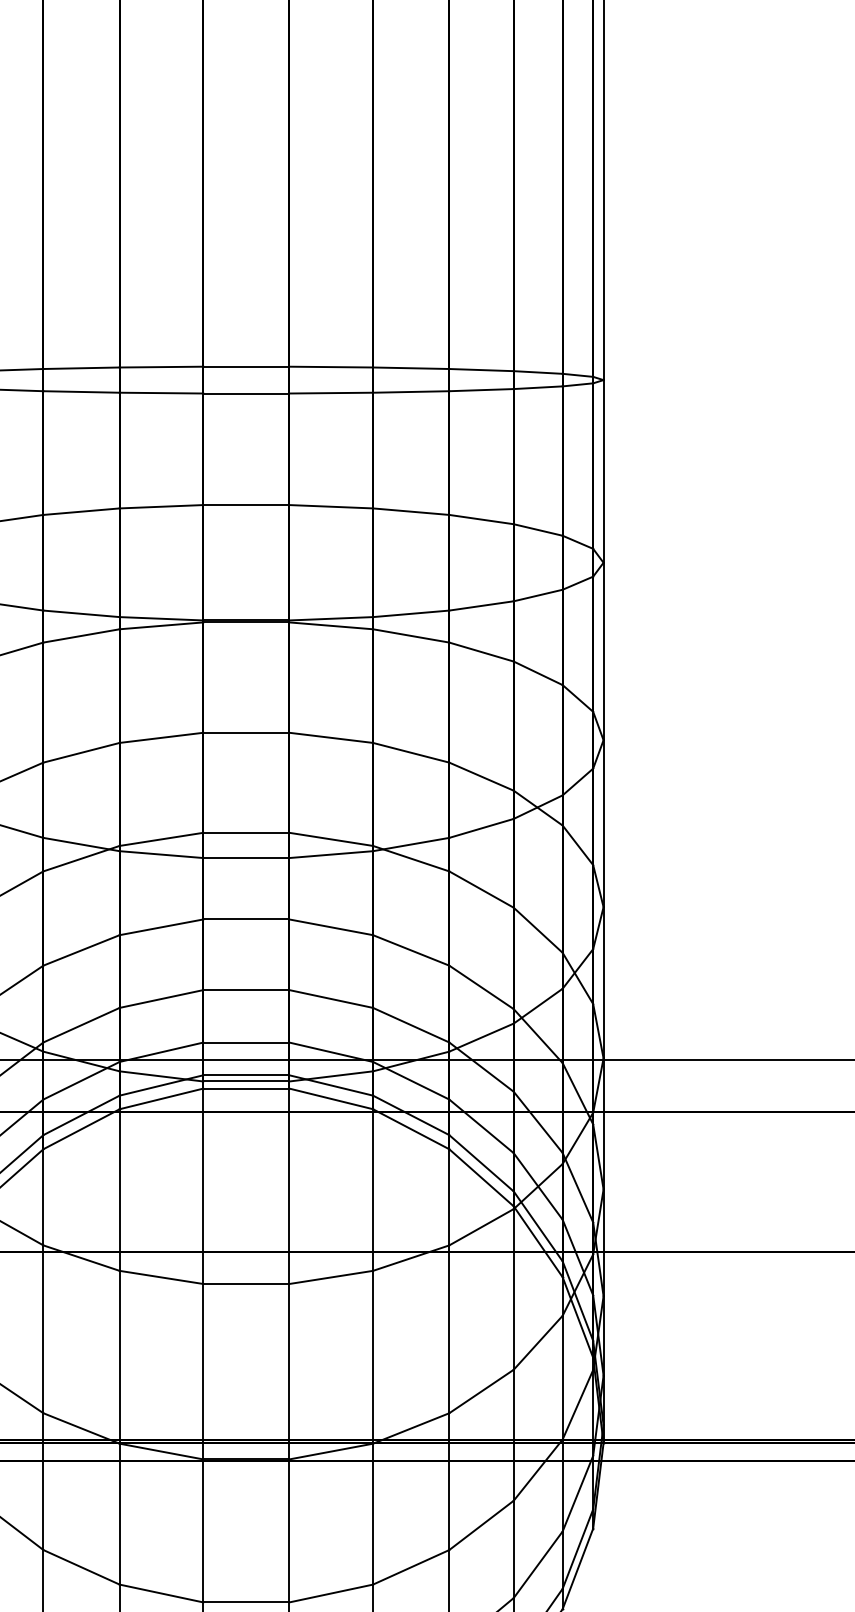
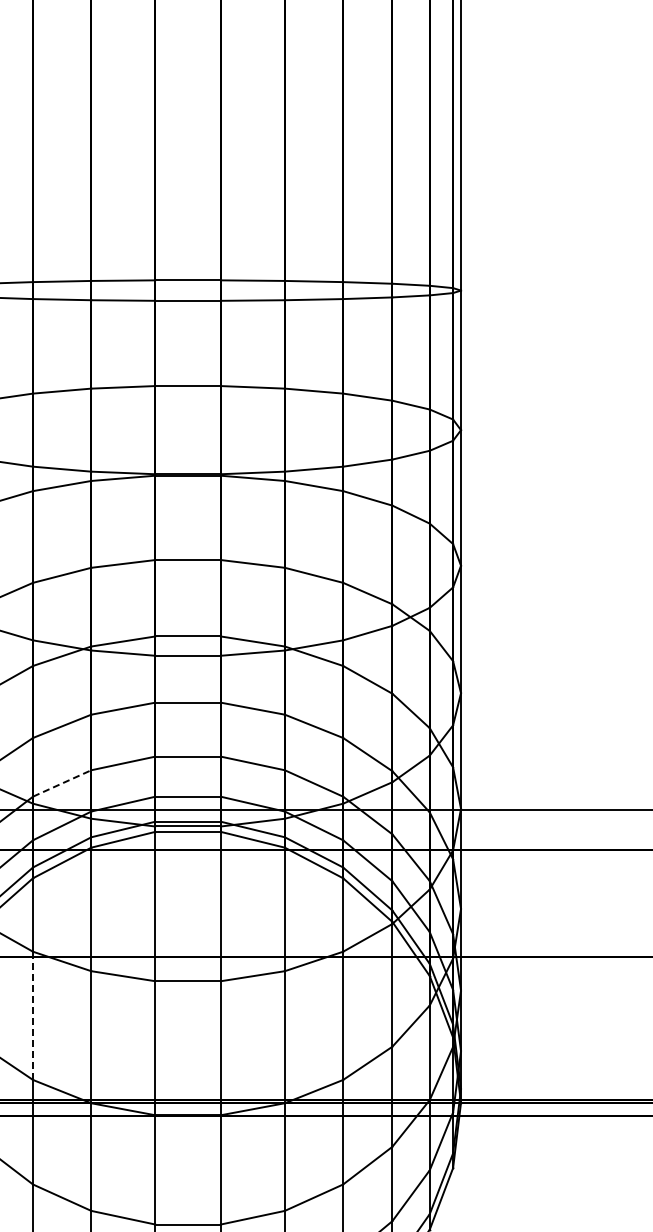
line: (81, 1025) -> (62, 783), solid -> dashed
line: (44, 1328) -> (33, 1015), solid -> dashed

